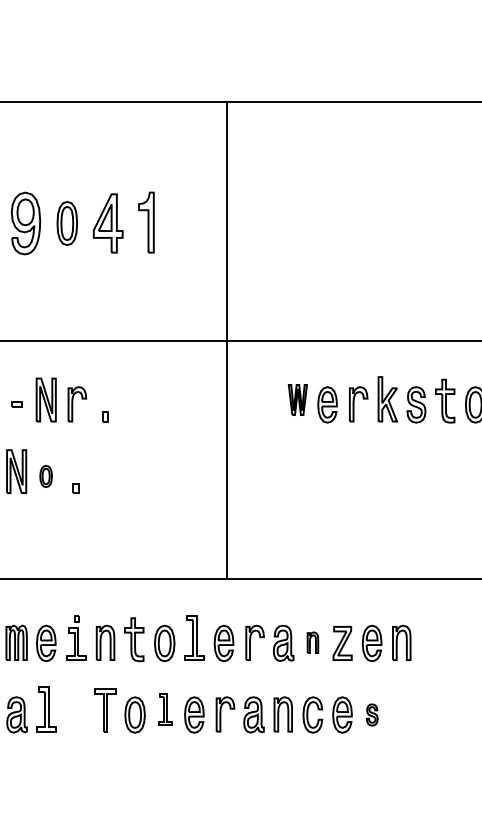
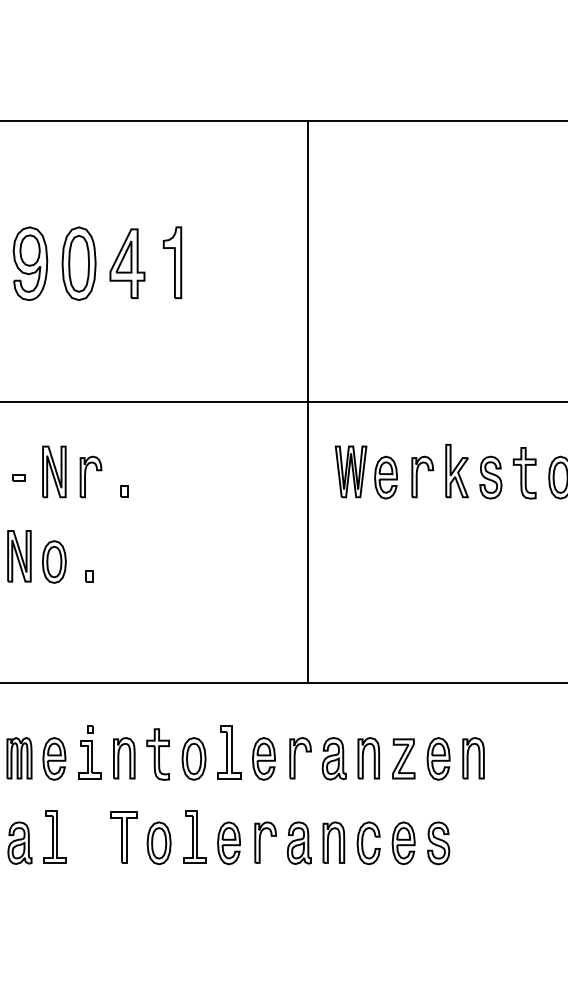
part: (67, 223) -> (79, 263), size x1.43
line: (227, 340) -> (308, 401), moved
part: (297, 399) -> (350, 471), size x1.43
part: (45, 476) -> (53, 562), size x1.67
part: (312, 642) -> (368, 757), size x1.67
part: (165, 709) -> (194, 836), size x1.43
part: (372, 714) -> (439, 842), size x1.67

